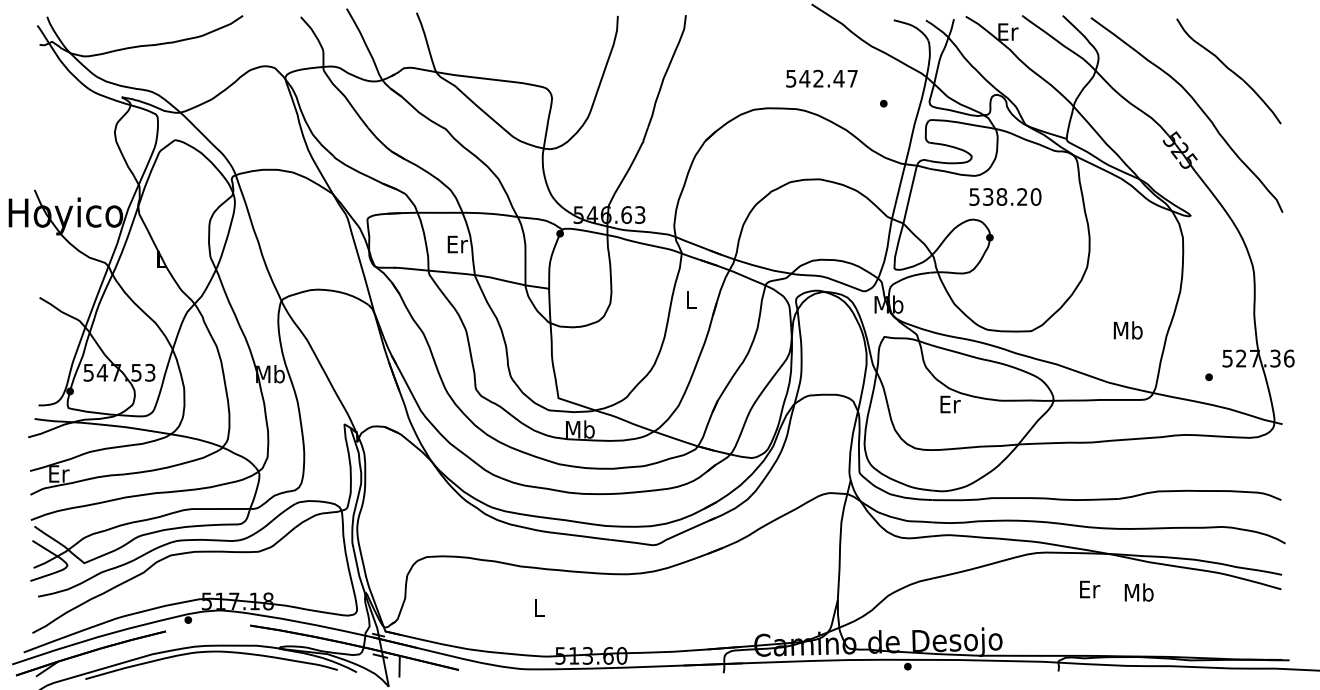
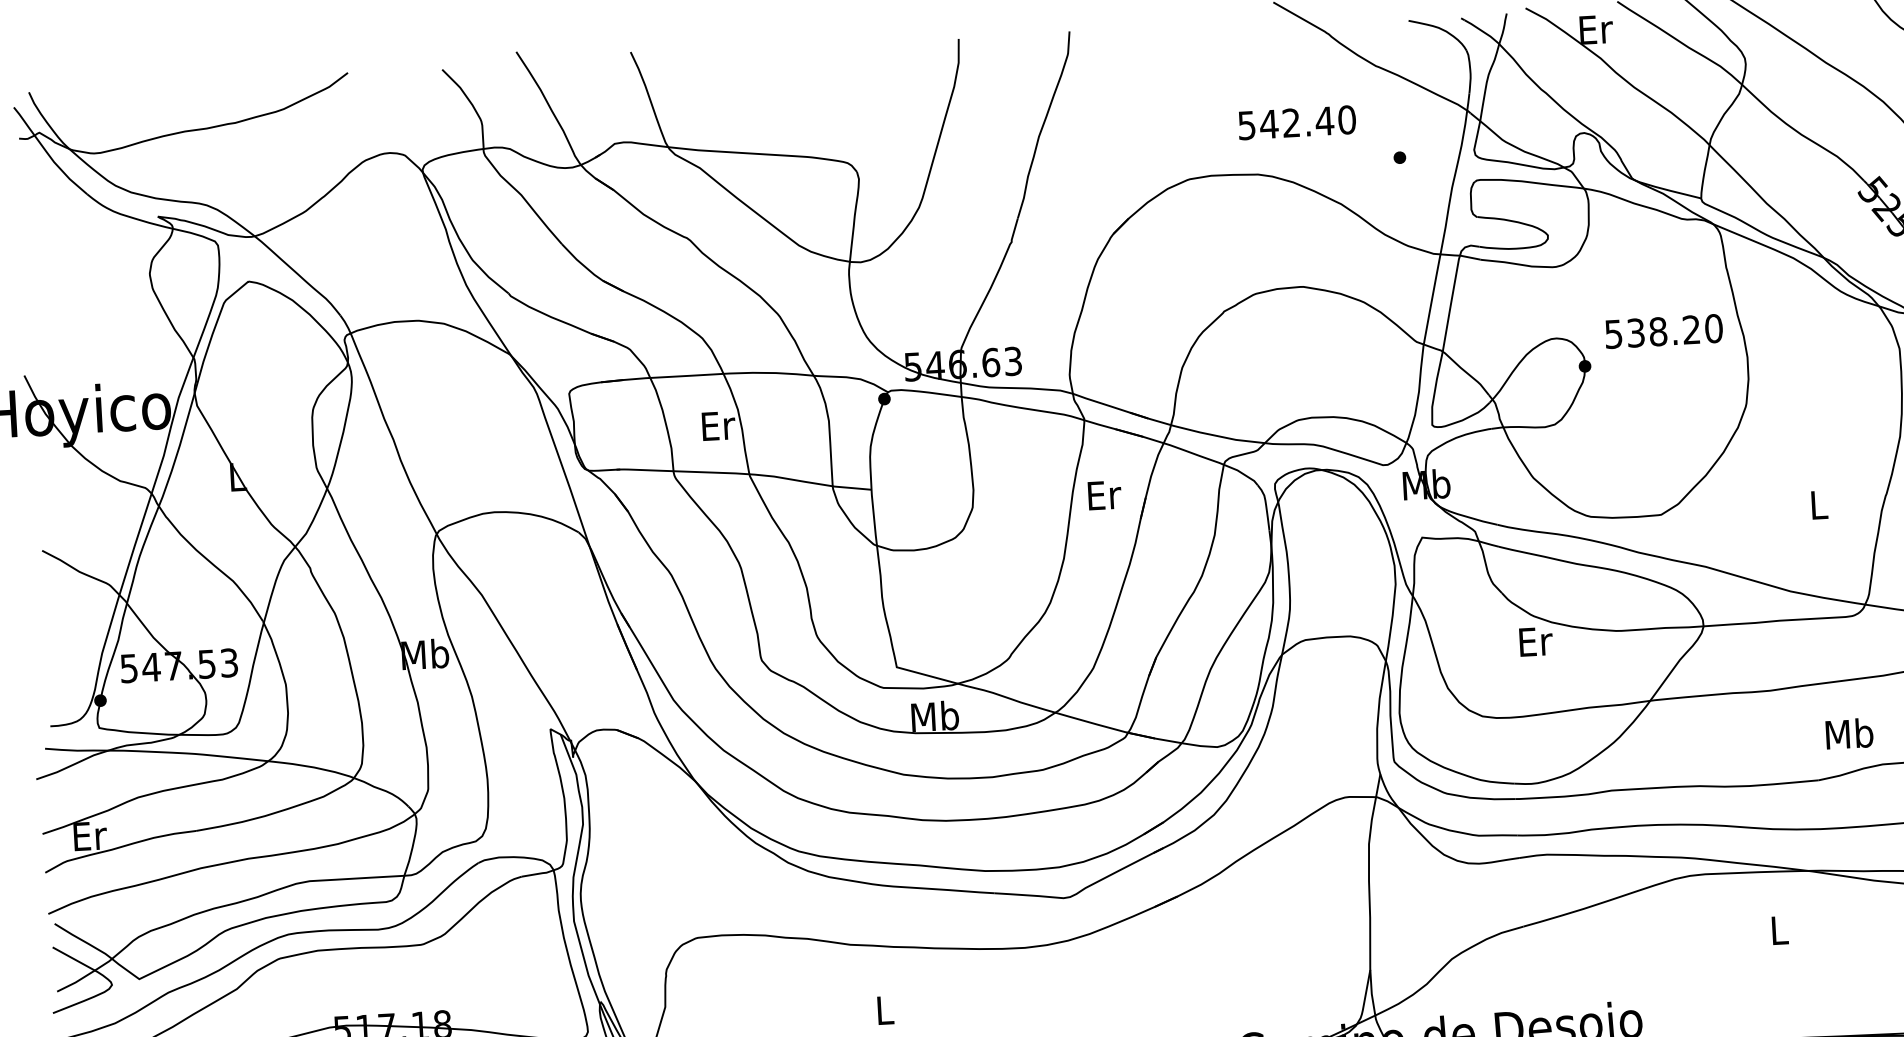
text: (852, 78) -> (1346, 119), 542.47 -> 542.40
text: (1005, 196) -> (1664, 330), moved
text: (691, 299) -> (1104, 494), L -> Er
text: (1127, 330) -> (1817, 505), Mb -> L
text: (1090, 589) -> (1780, 930), Er -> L
text: (1138, 592) -> (1848, 733), moved

